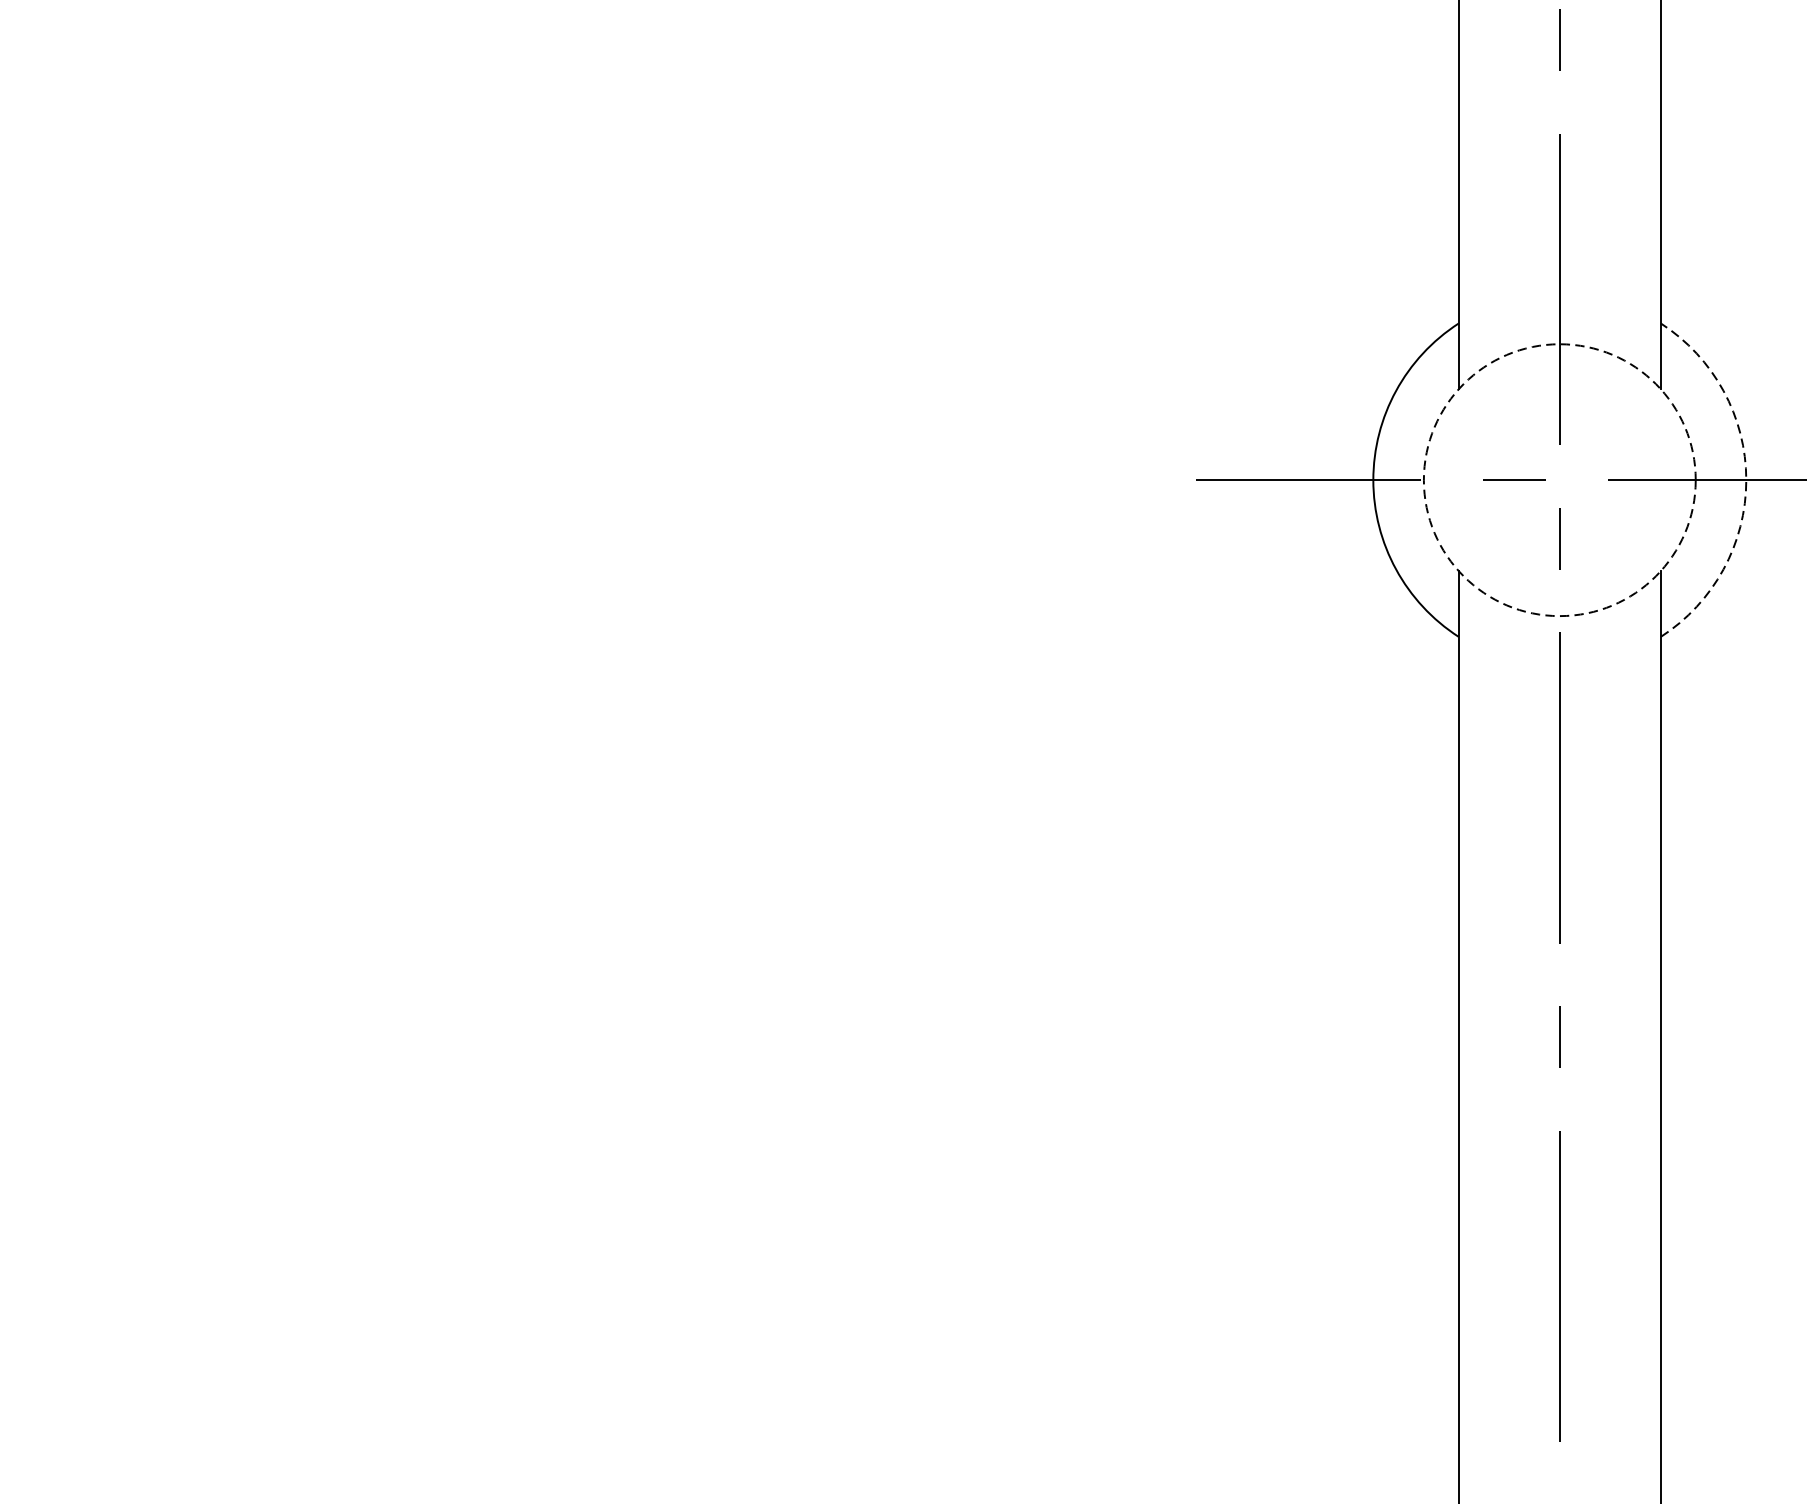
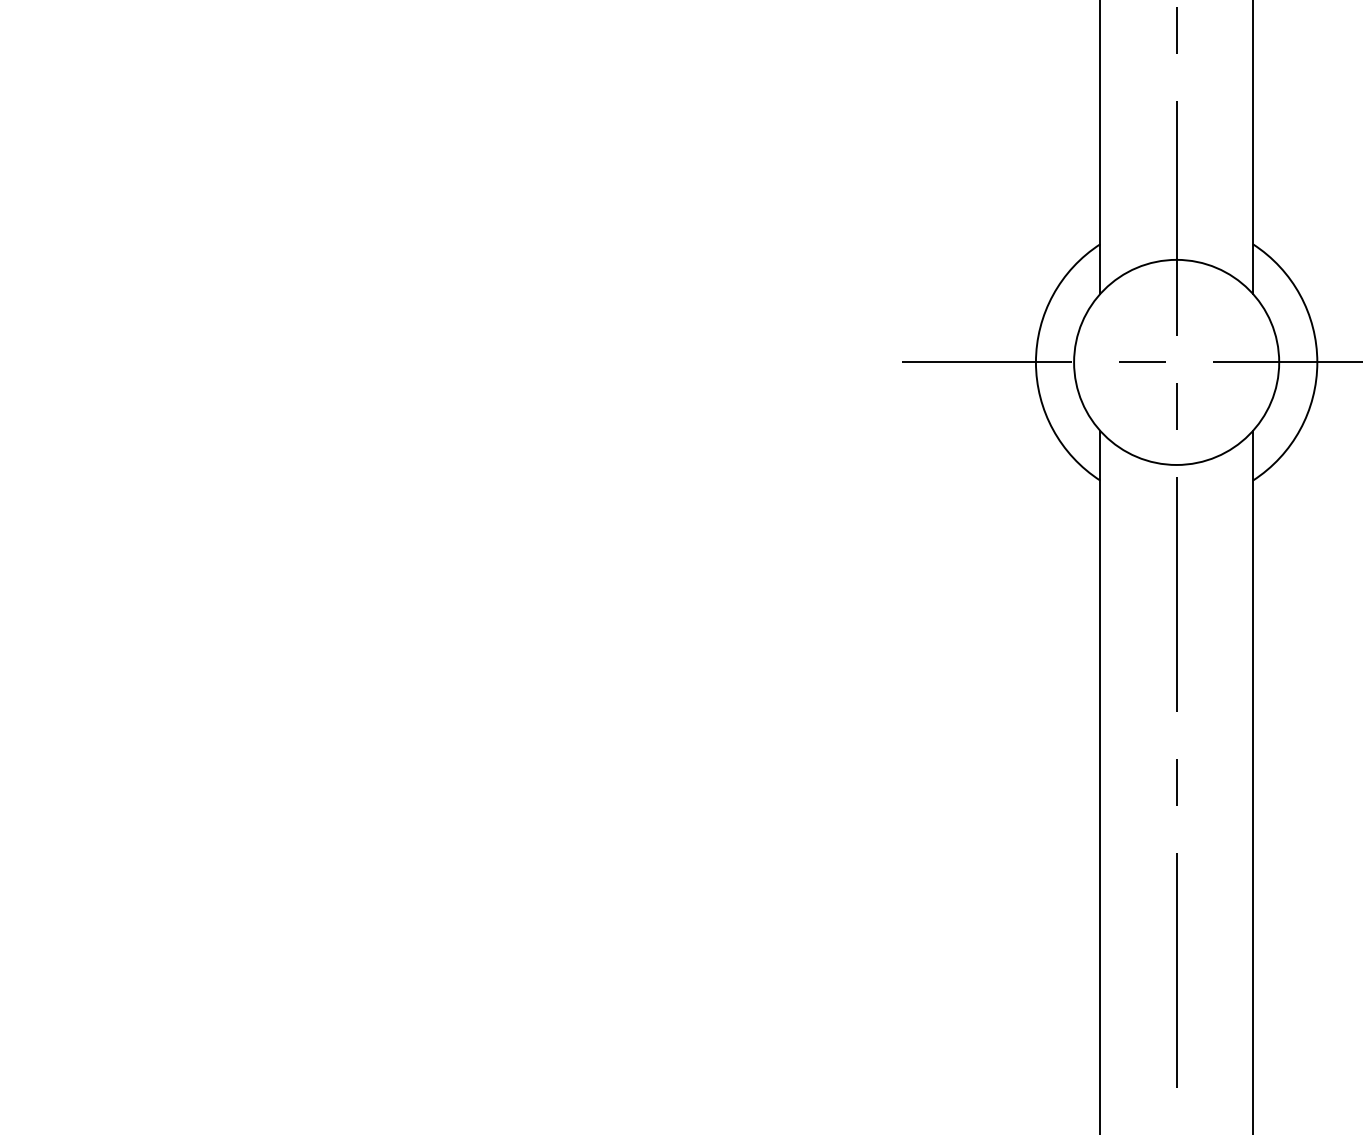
circle: (1559, 478) -> (1176, 361), dashed -> solid
arc: (1746, 480) -> (1317, 362), dashed -> solid

